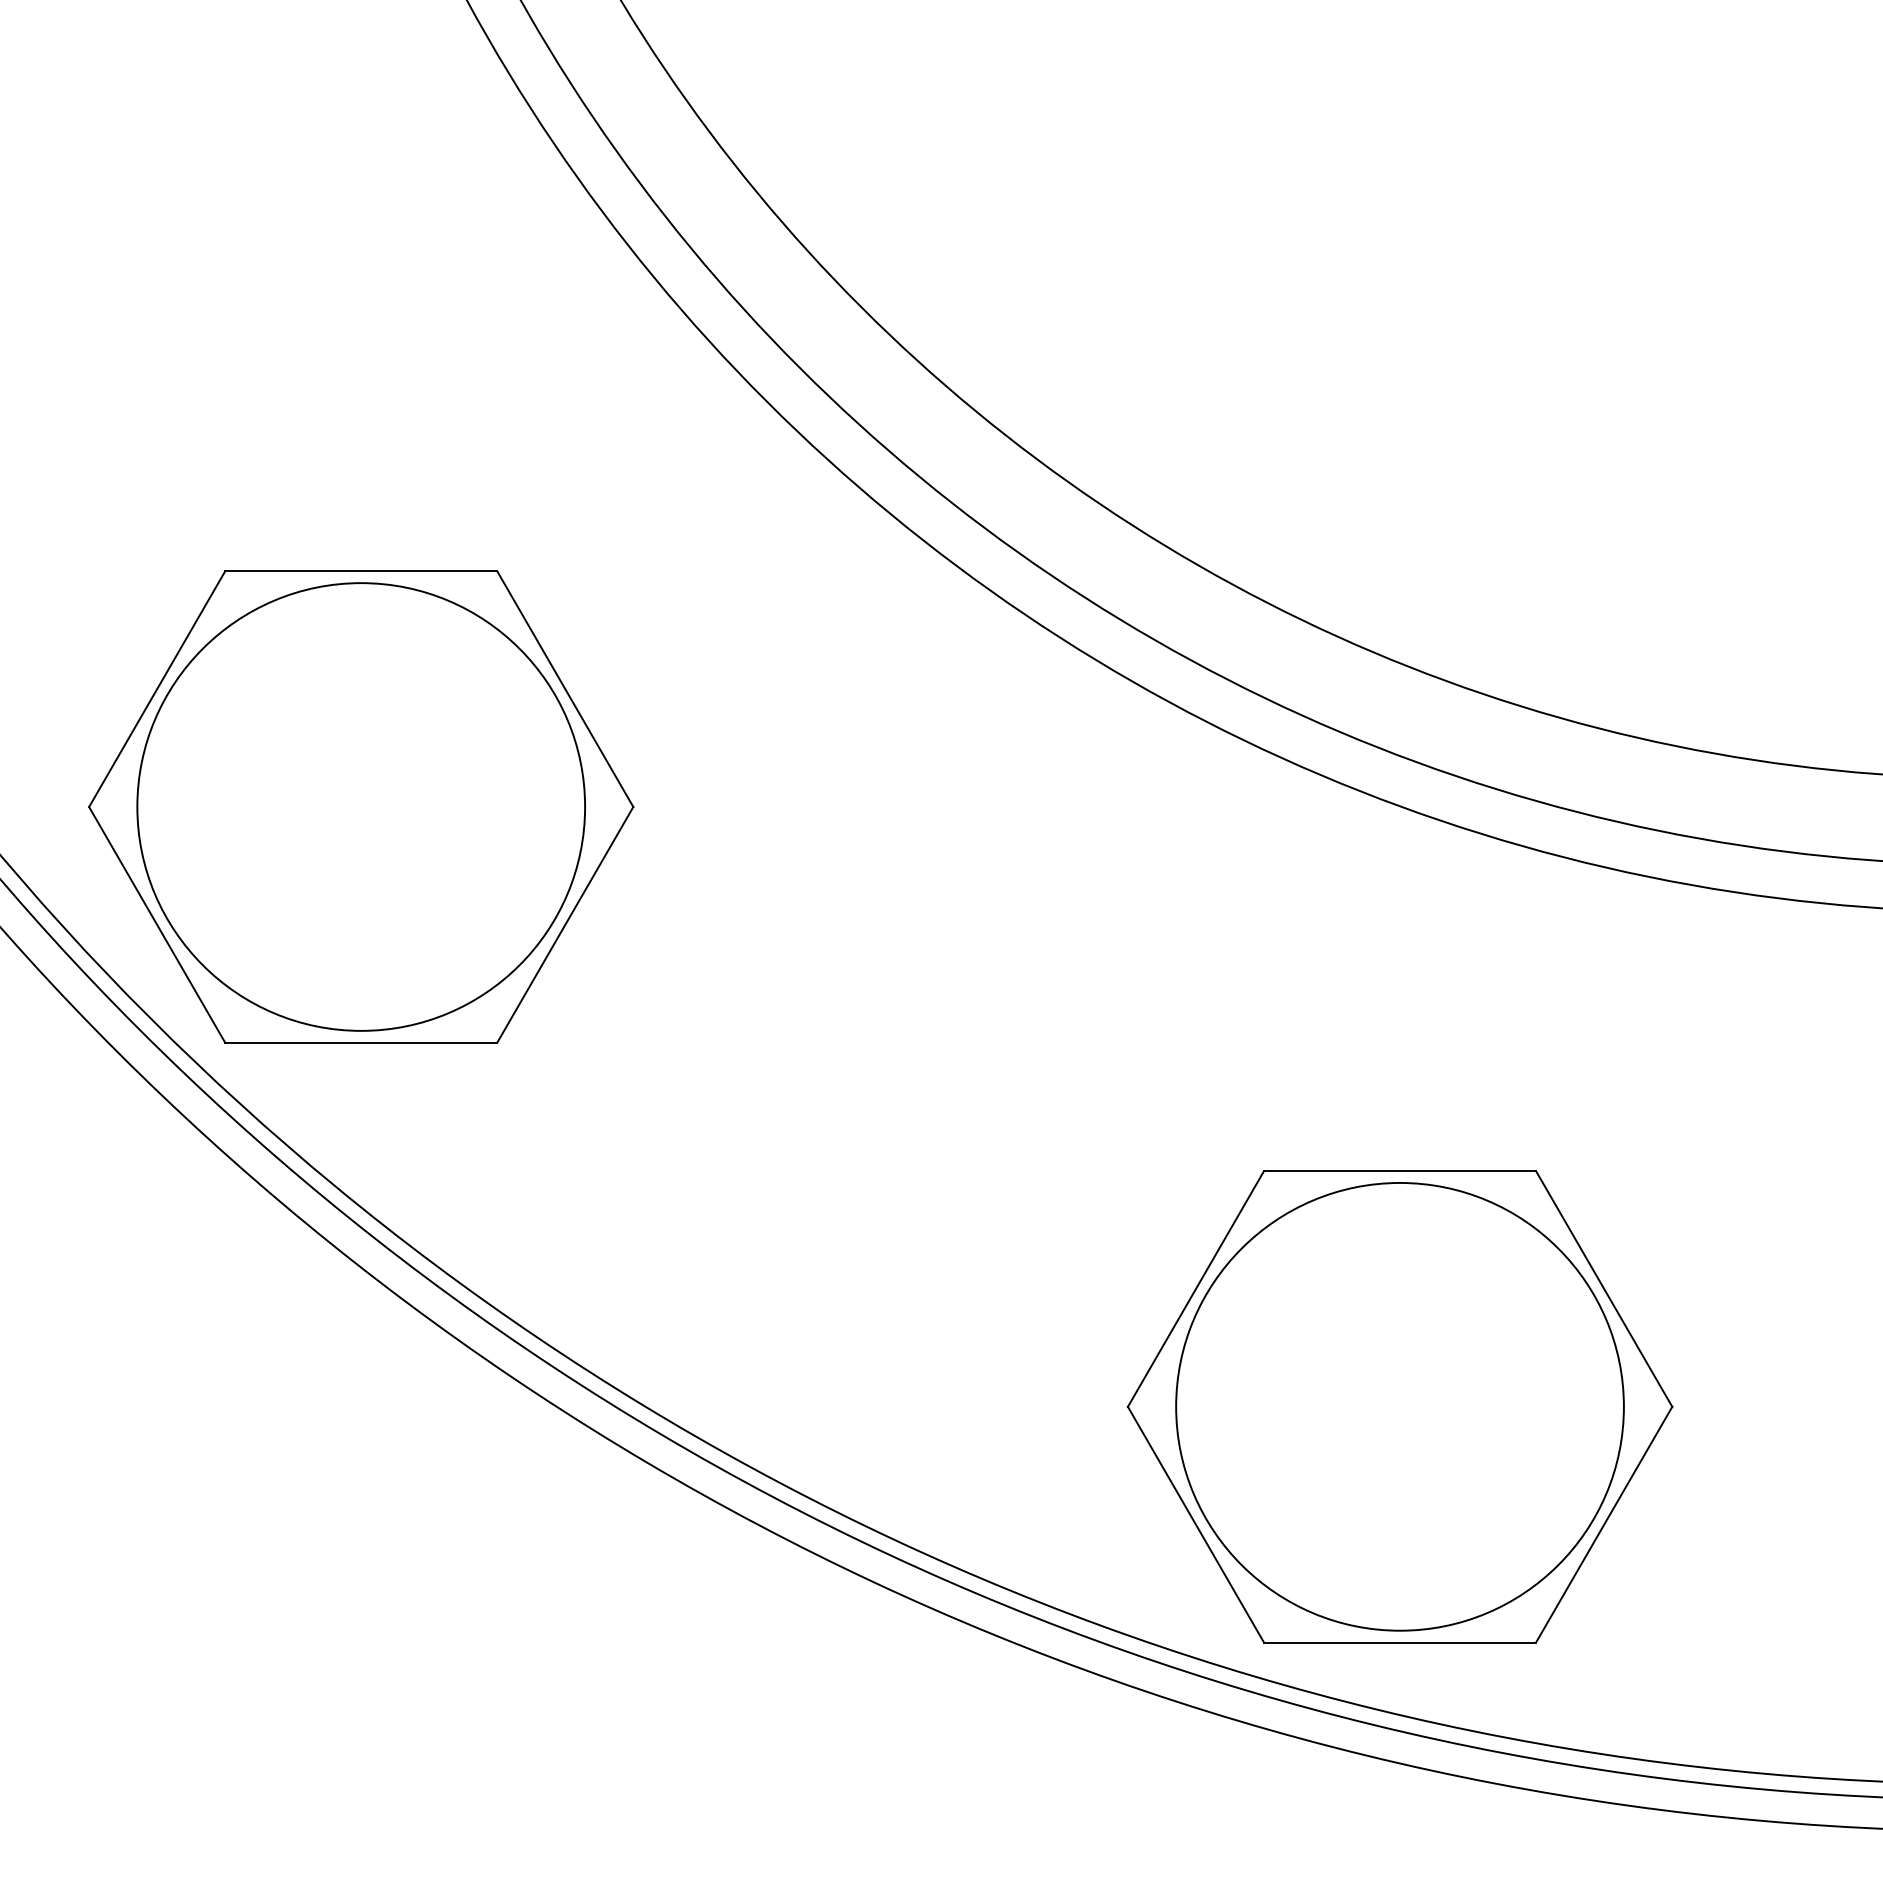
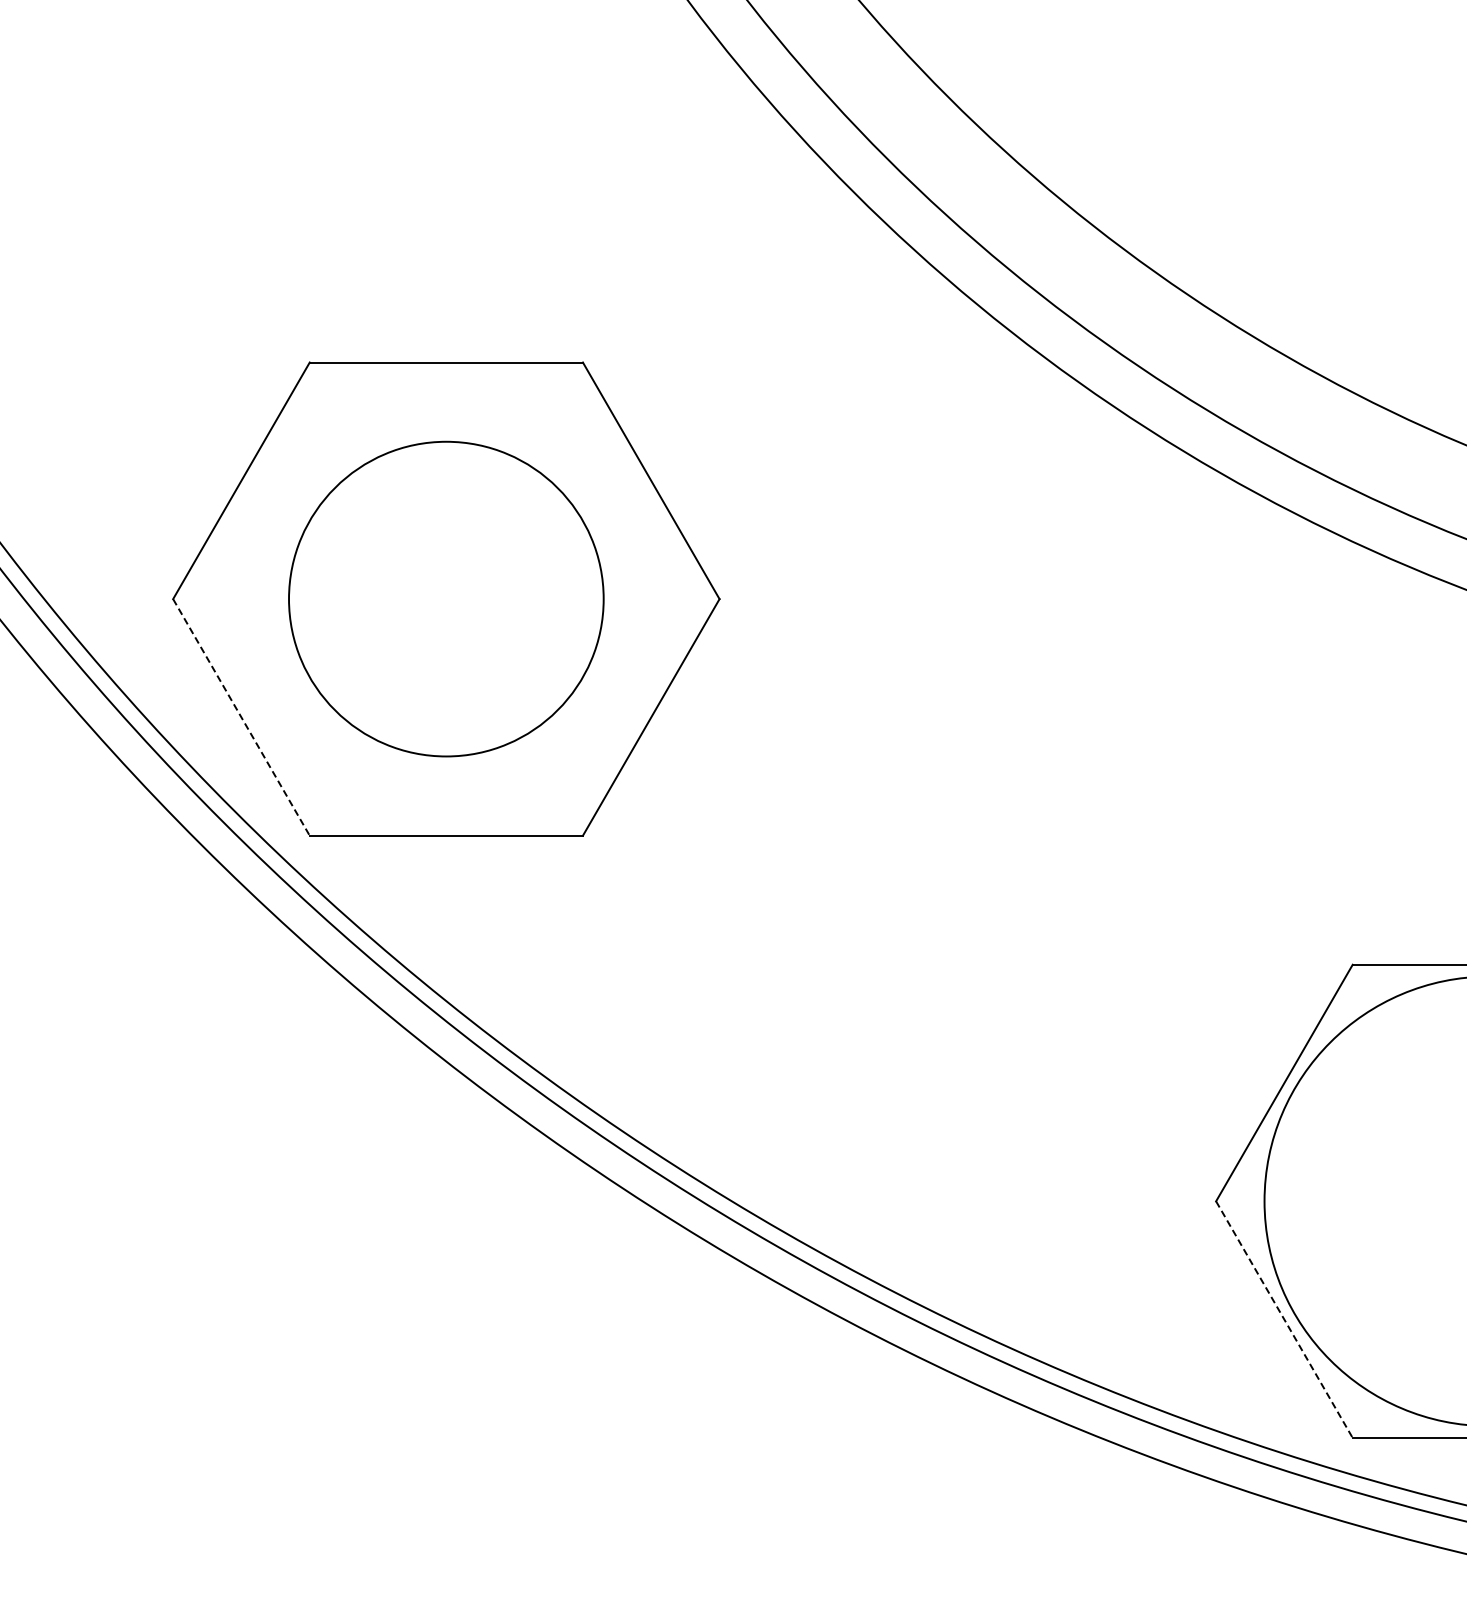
circle: (361, 806) -> (446, 598), size x0.7
line: (157, 925) -> (241, 718), solid -> dashed
line: (1196, 1525) -> (1284, 1320), solid -> dashed

